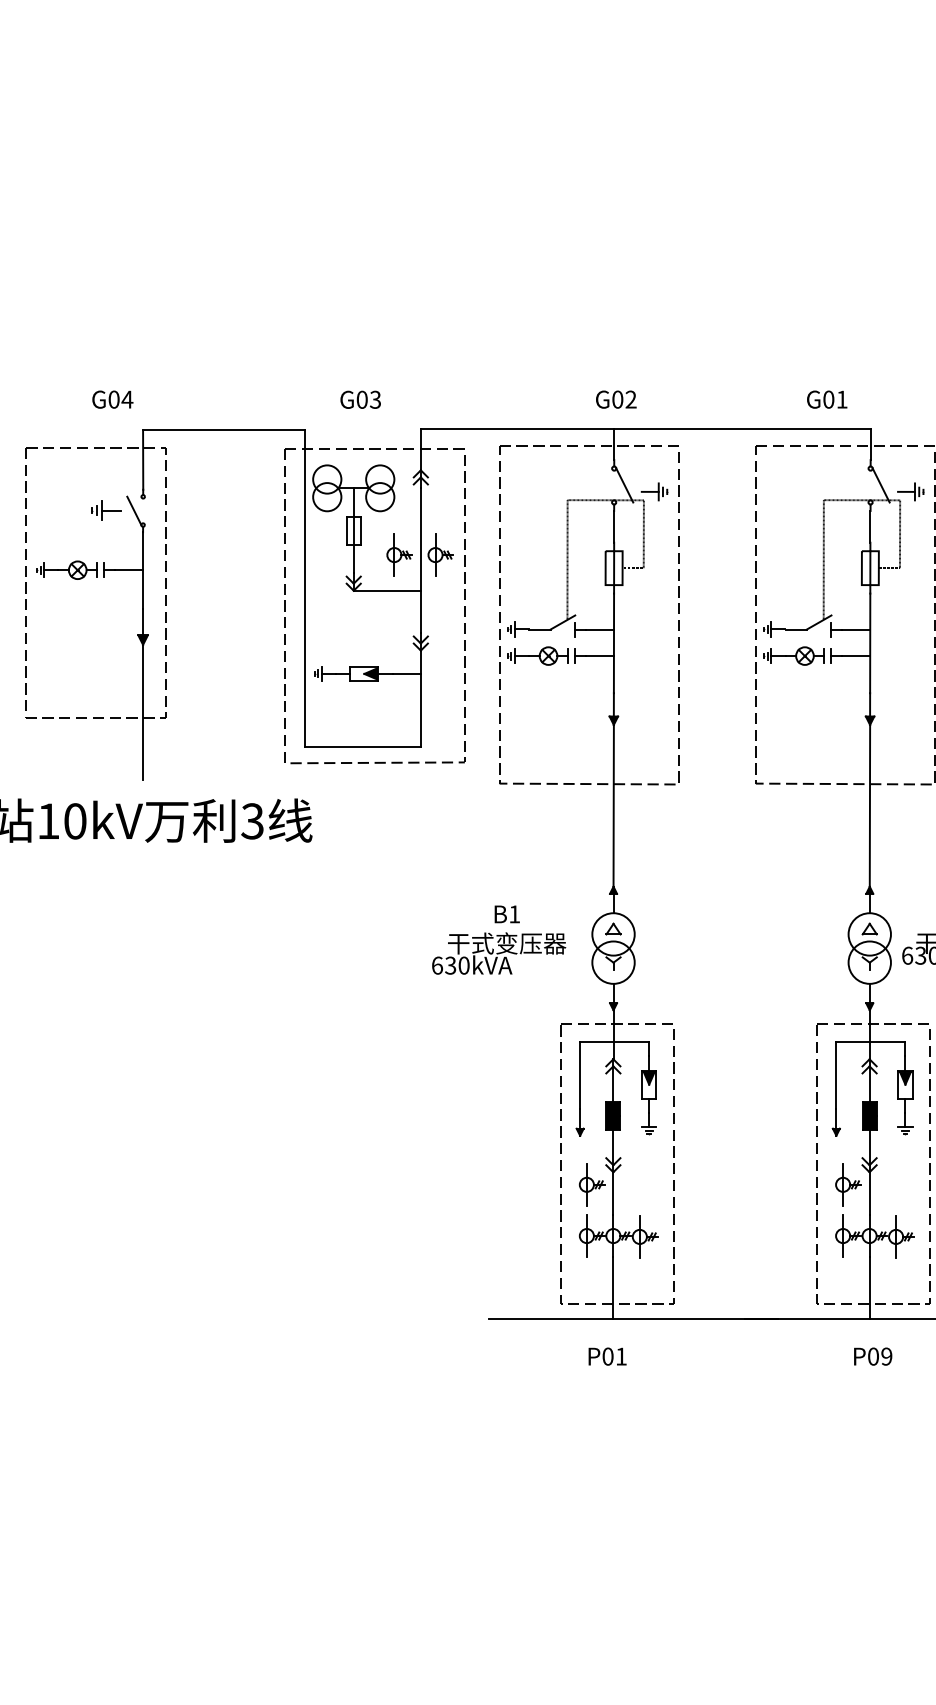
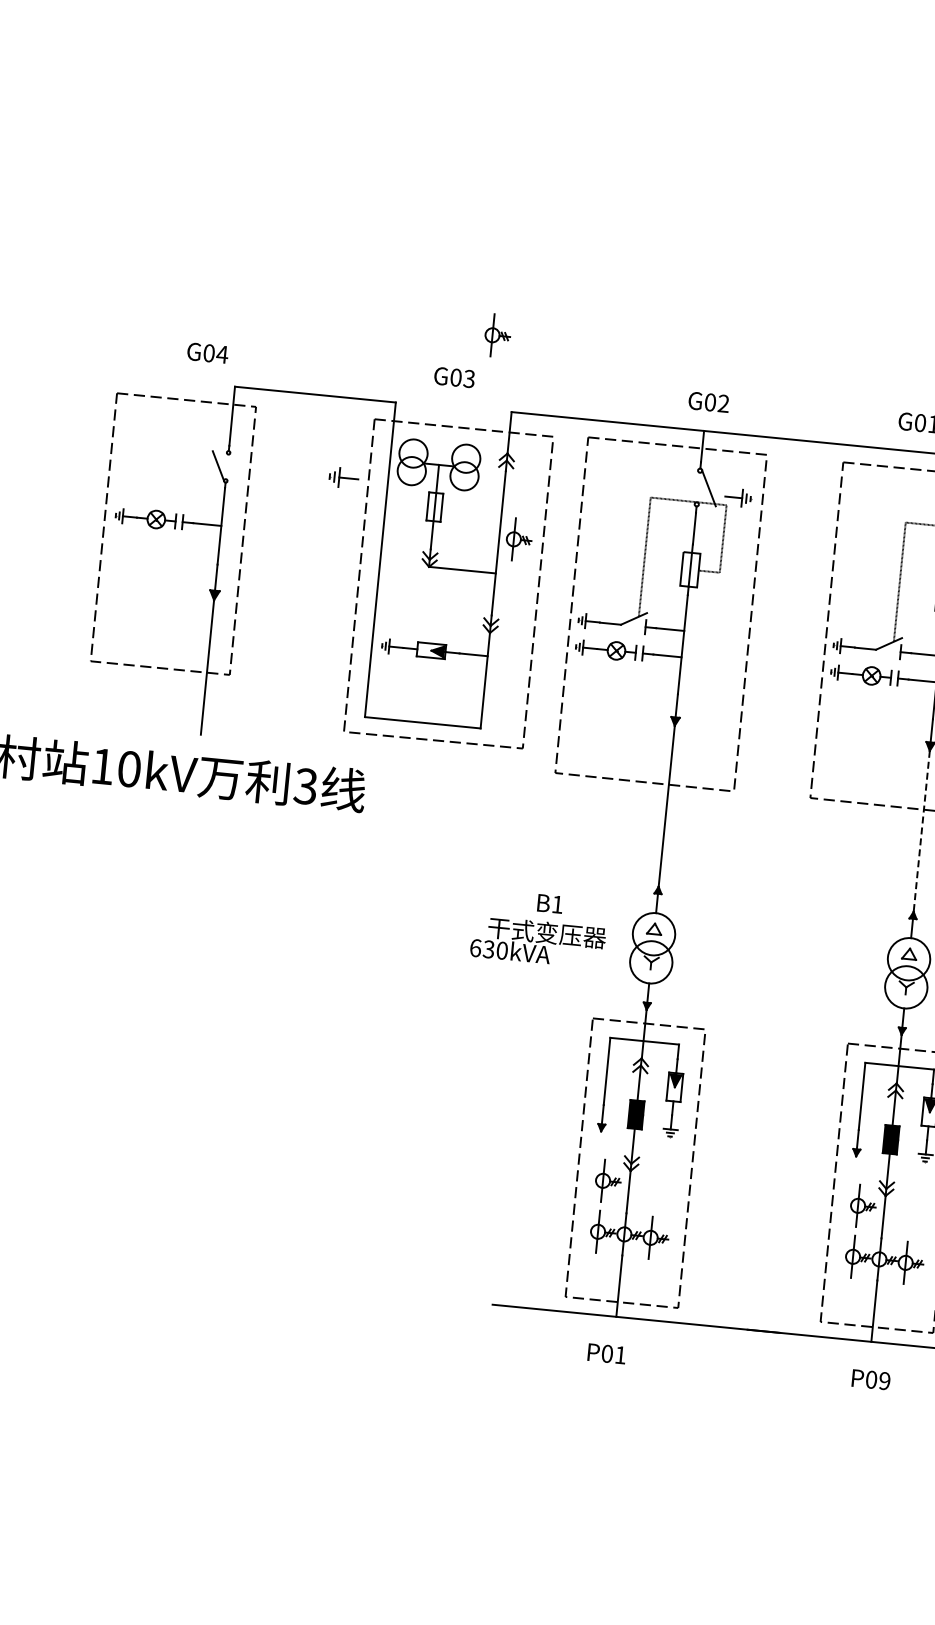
part: (106, 510) -> (344, 477), moved
part: (399, 554) -> (497, 335), moved
line: (869, 805) -> (921, 830), solid -> dashed

